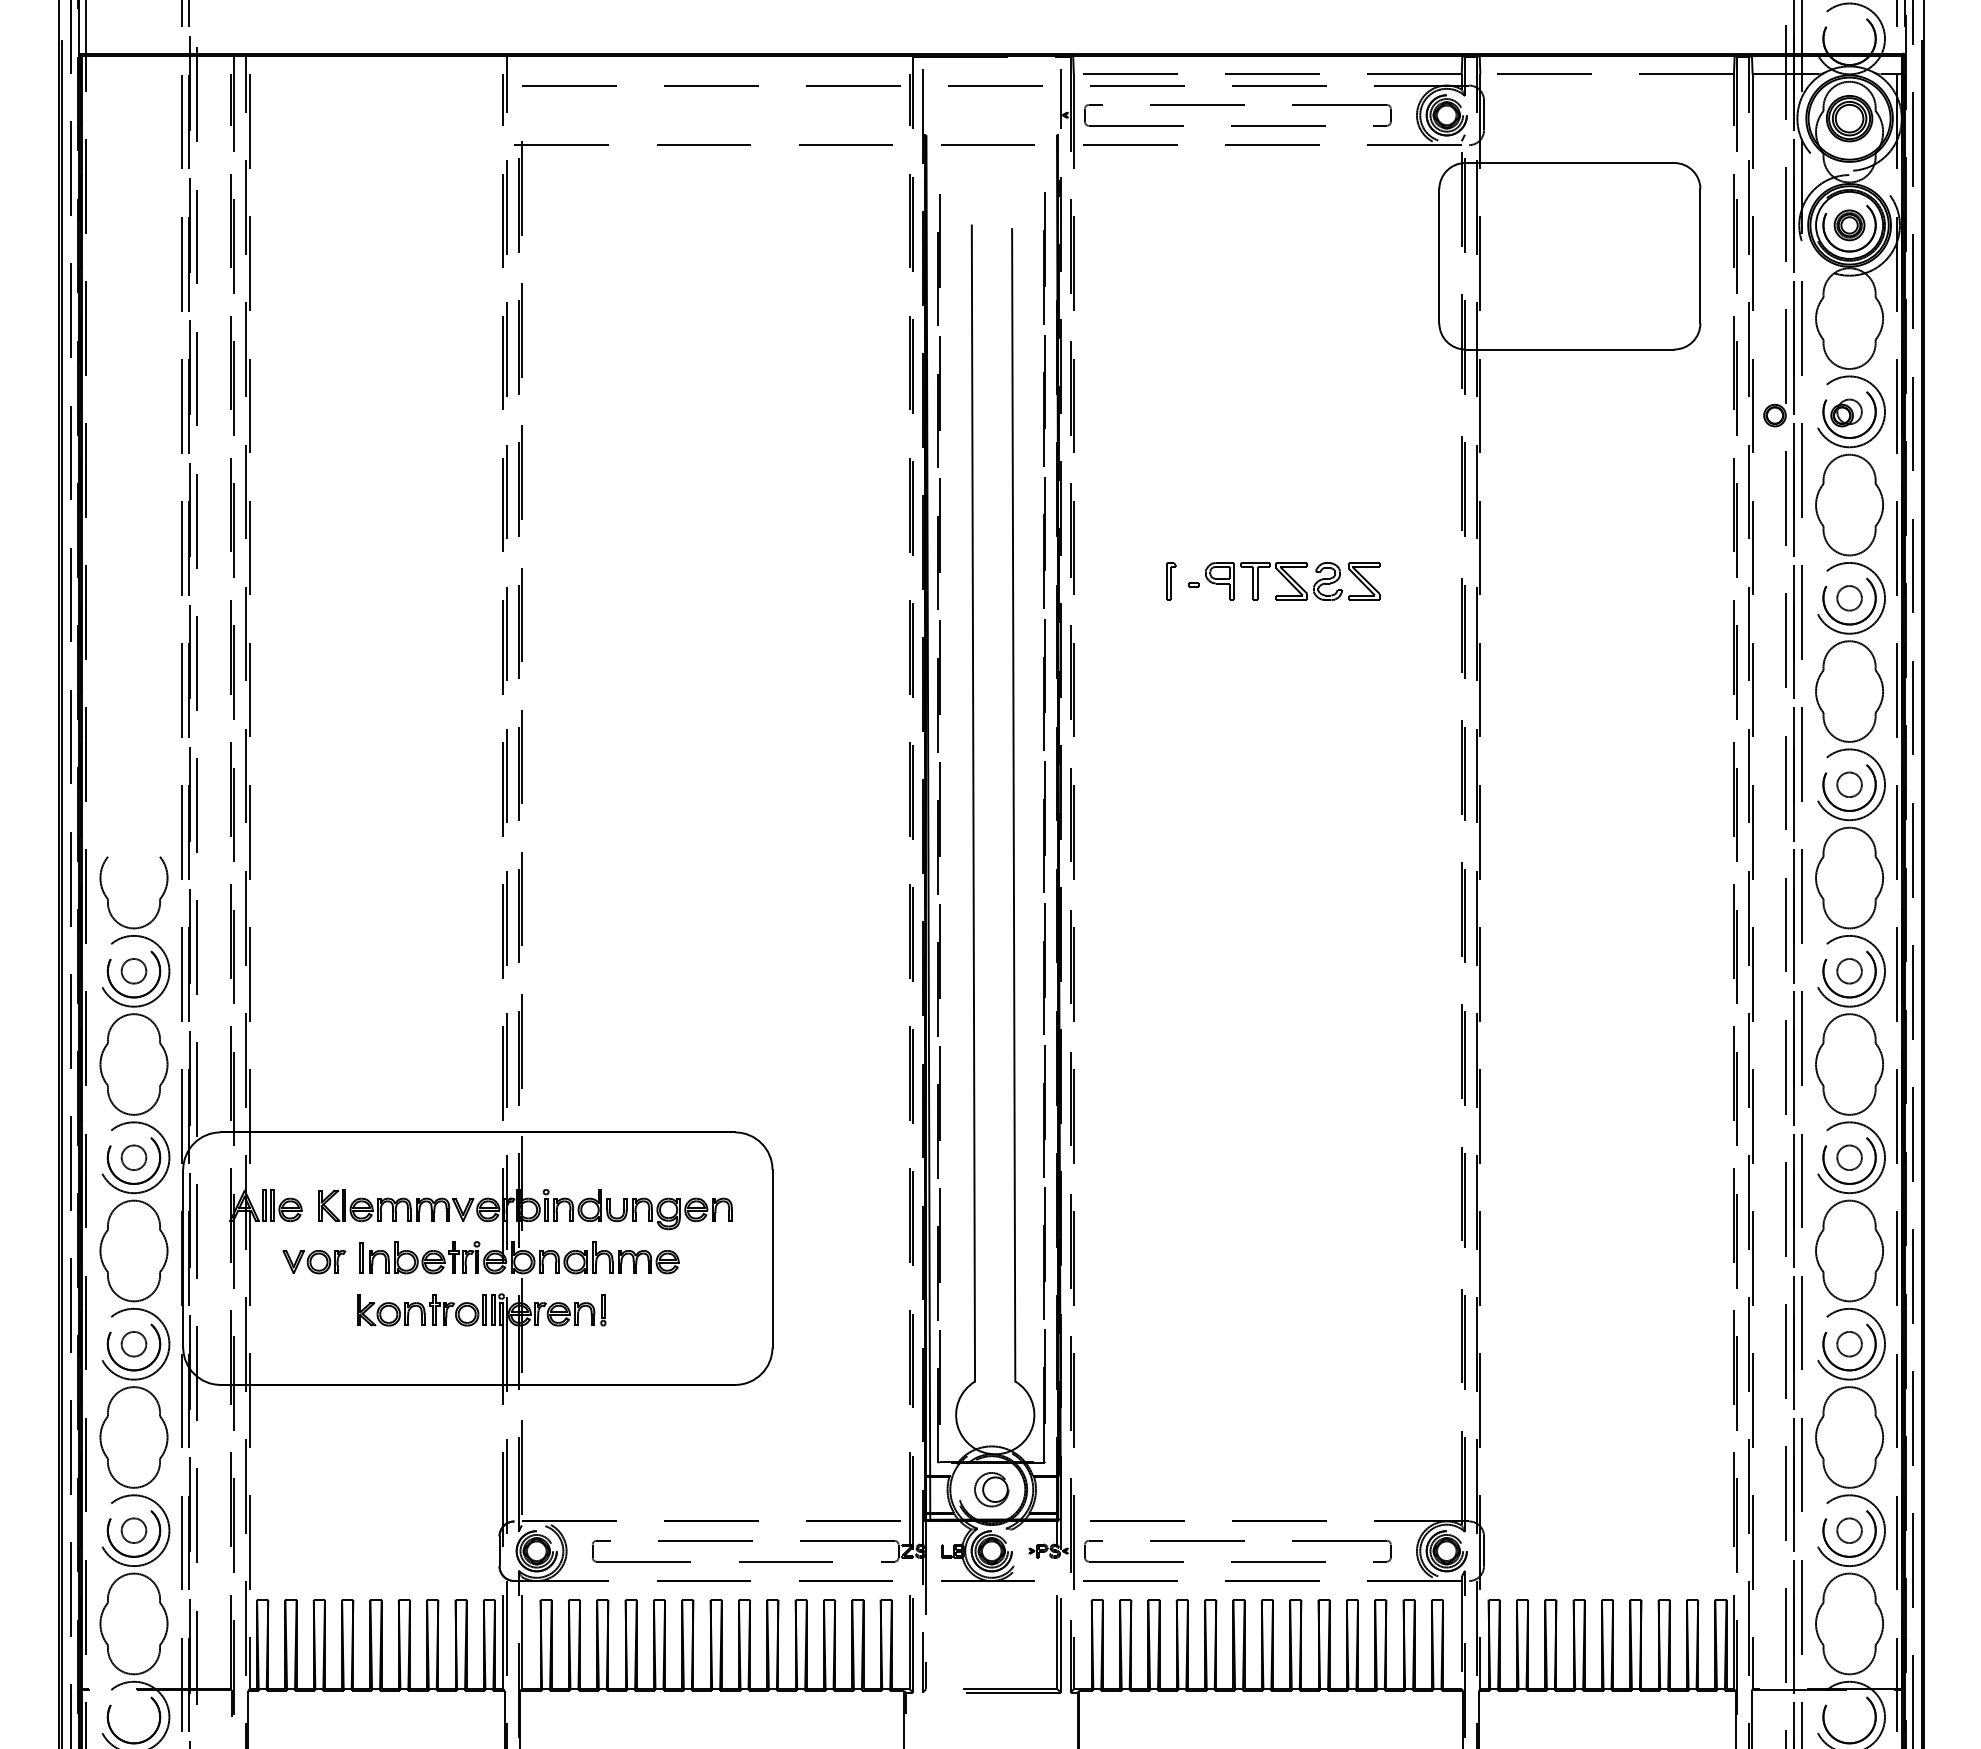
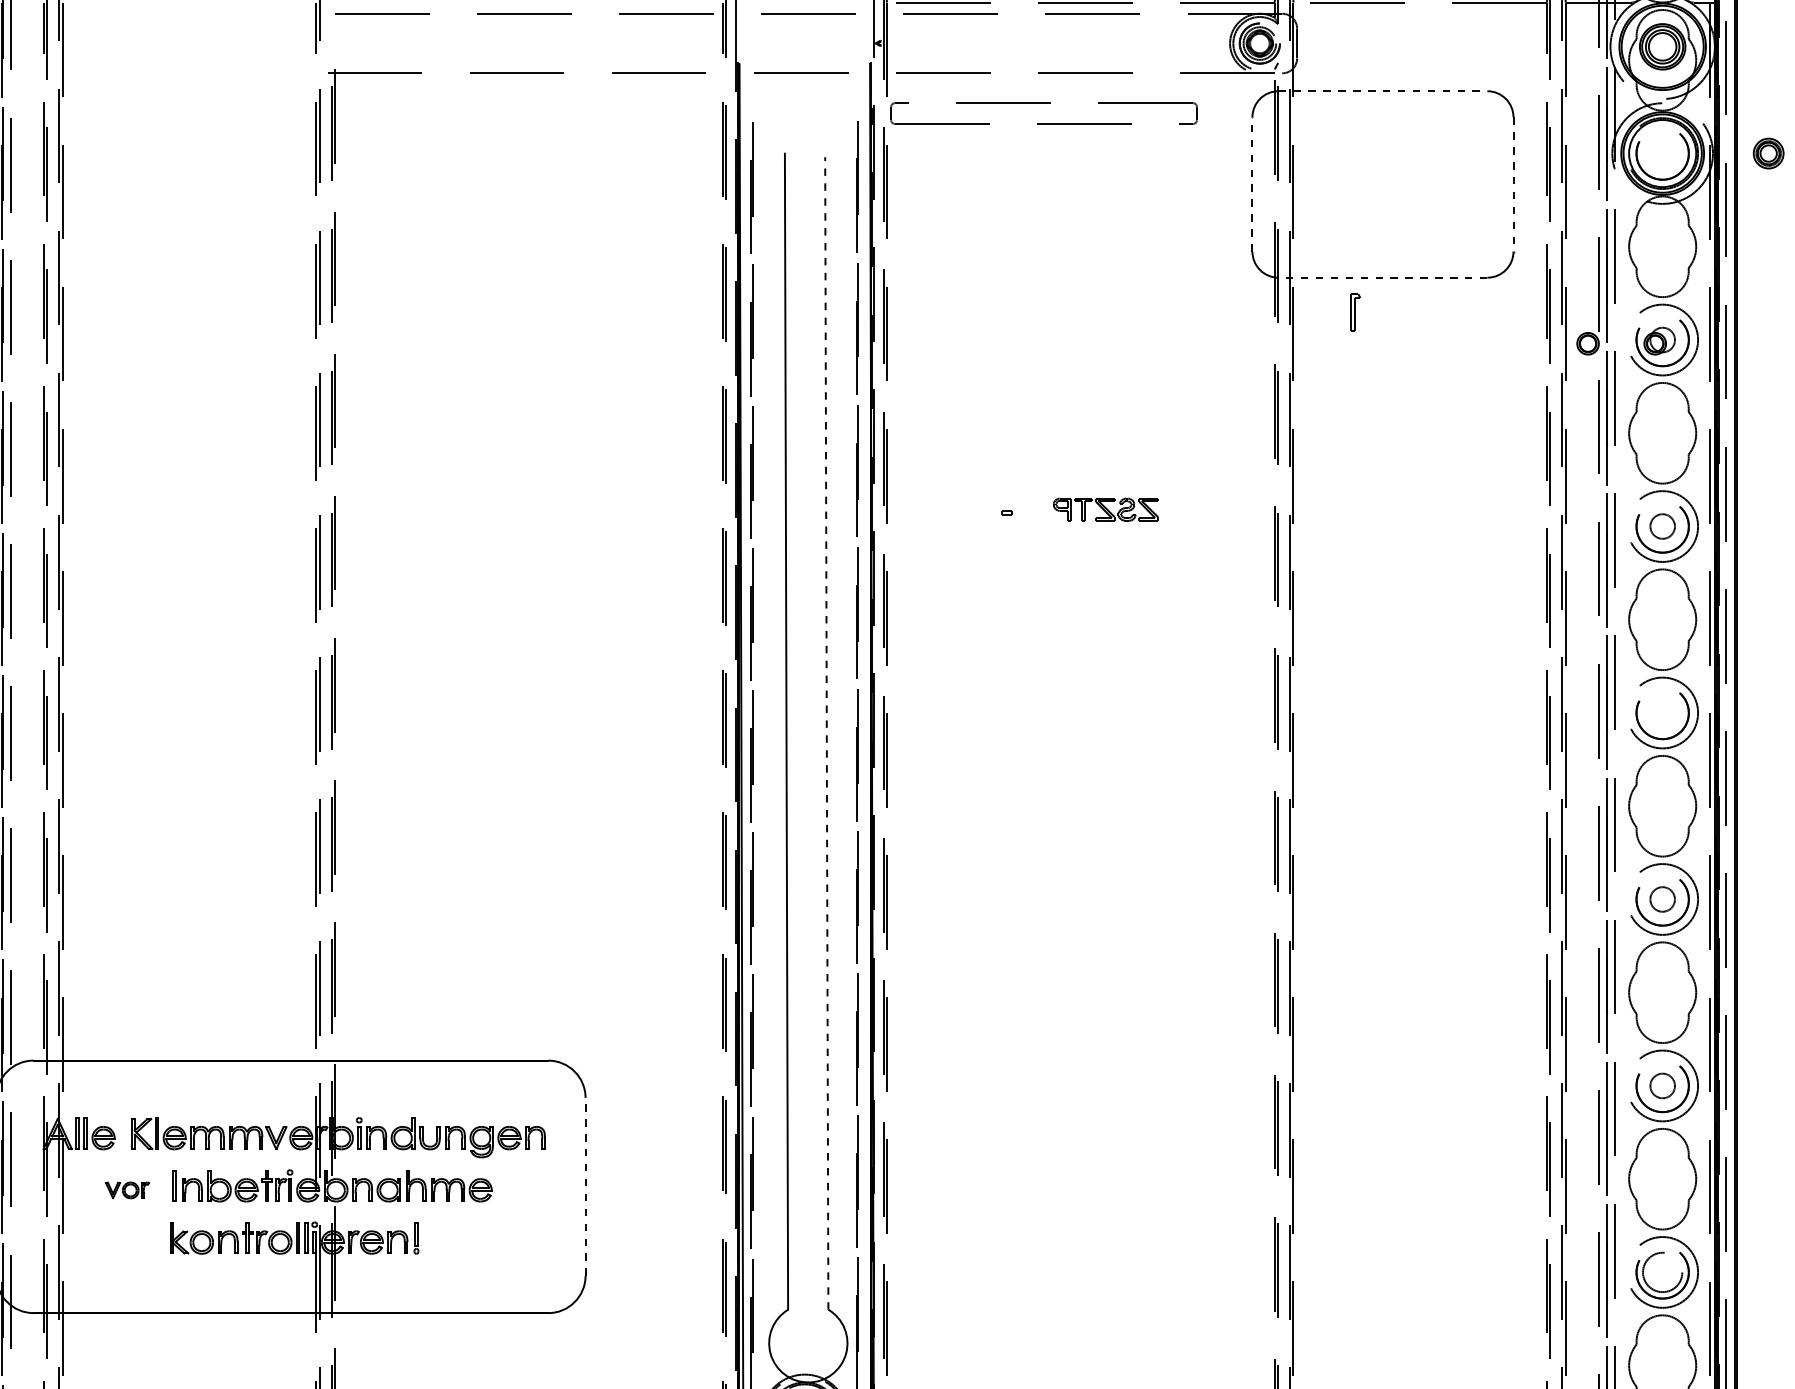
part: (1237, 105) -> (1043, 103), moved
line: (1570, 163) -> (1383, 91), solid -> dashed
part: (1849, 225) -> (1768, 153), moved
line: (1439, 255) -> (1252, 183), solid -> dashed
line: (1700, 256) -> (1513, 184), solid -> dashed
line: (1569, 349) -> (1382, 277), solid -> dashed
part: (1171, 581) -> (1355, 312), moved
part: (1292, 581) -> (1105, 509), size x0.6
circle: (1849, 784) -> (1662, 712), removed
line: (1013, 804) -> (826, 732), solid -> dashed
line: (772, 1258) -> (585, 1186), solid -> dashed
part: (314, 1262) -> (127, 1190), size x0.7
circle: (1849, 1343) -> (1662, 1271), size x1.6

